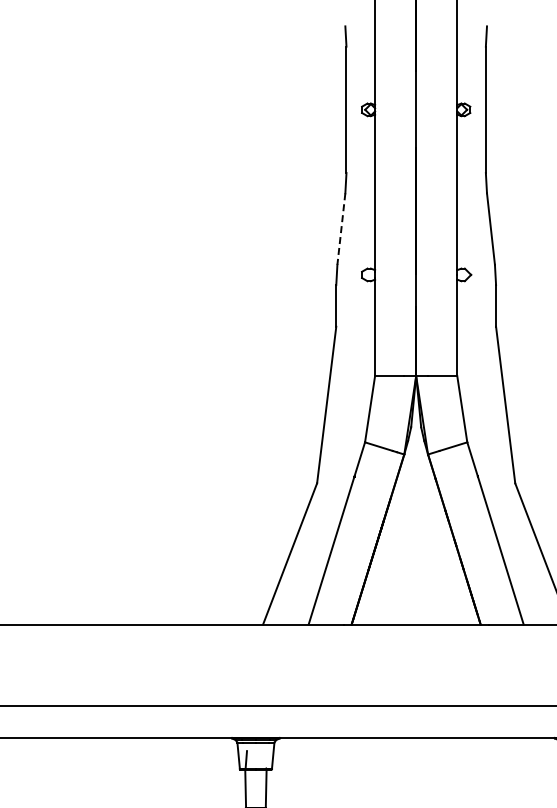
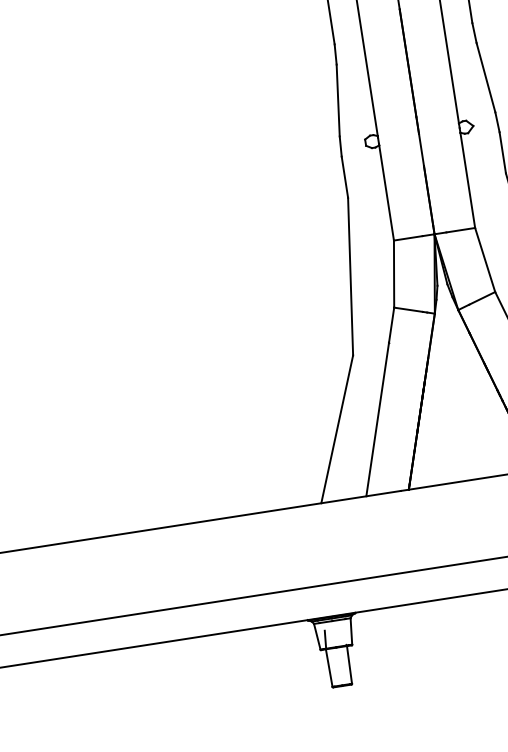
line: (341, 229) -> (338, 100), dashed -> solid

